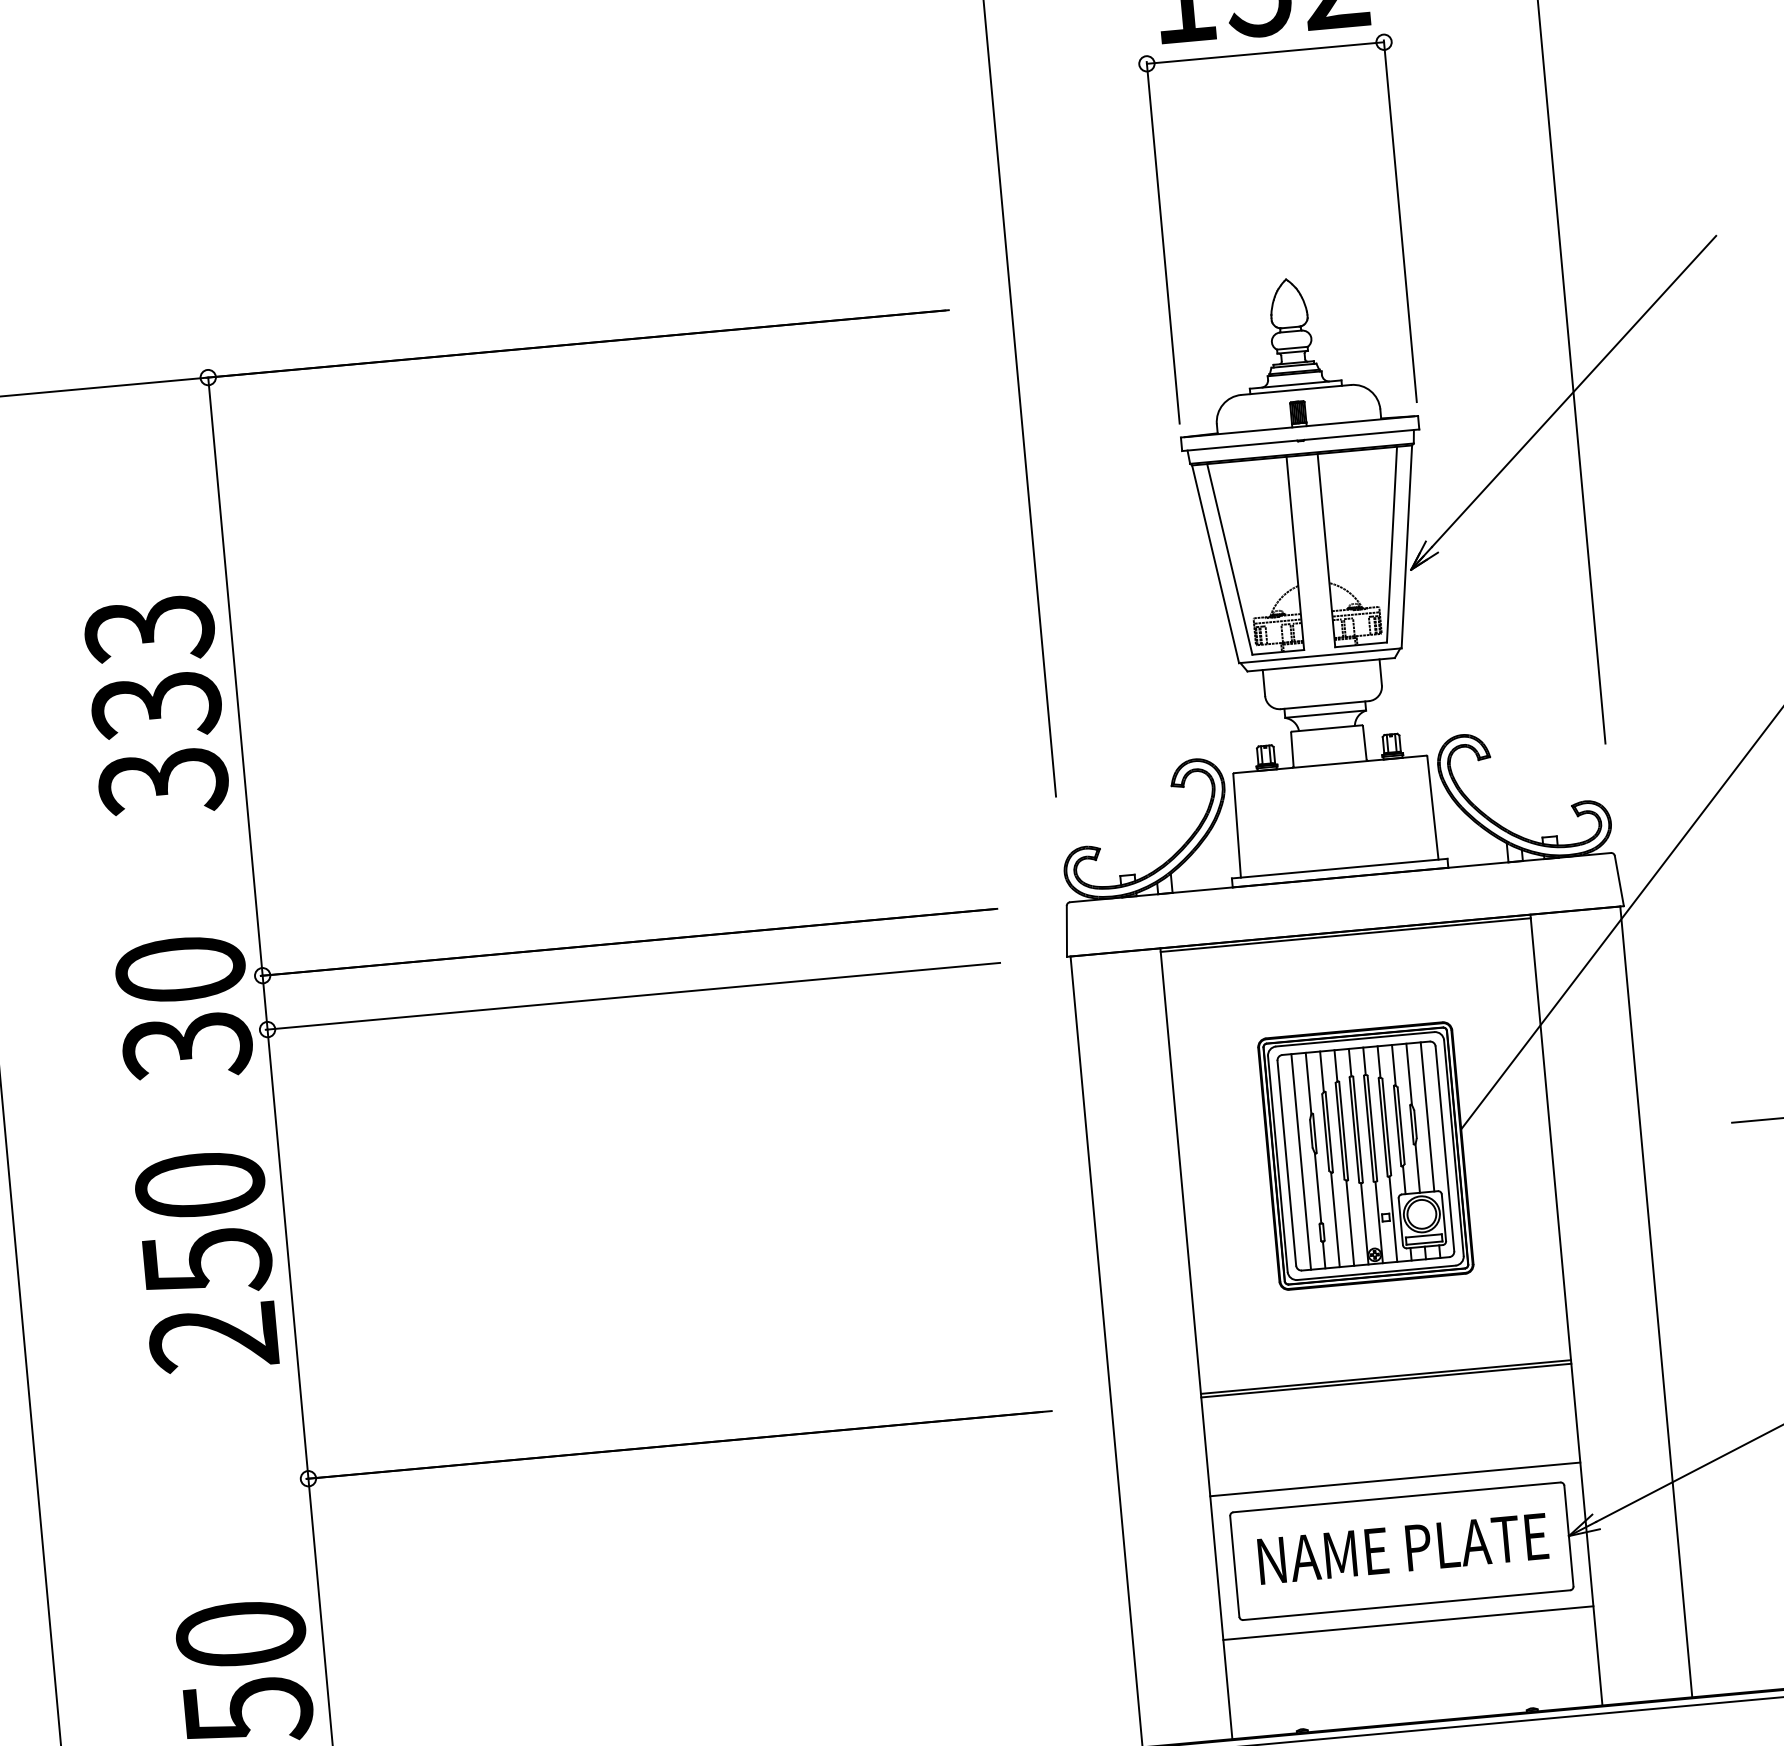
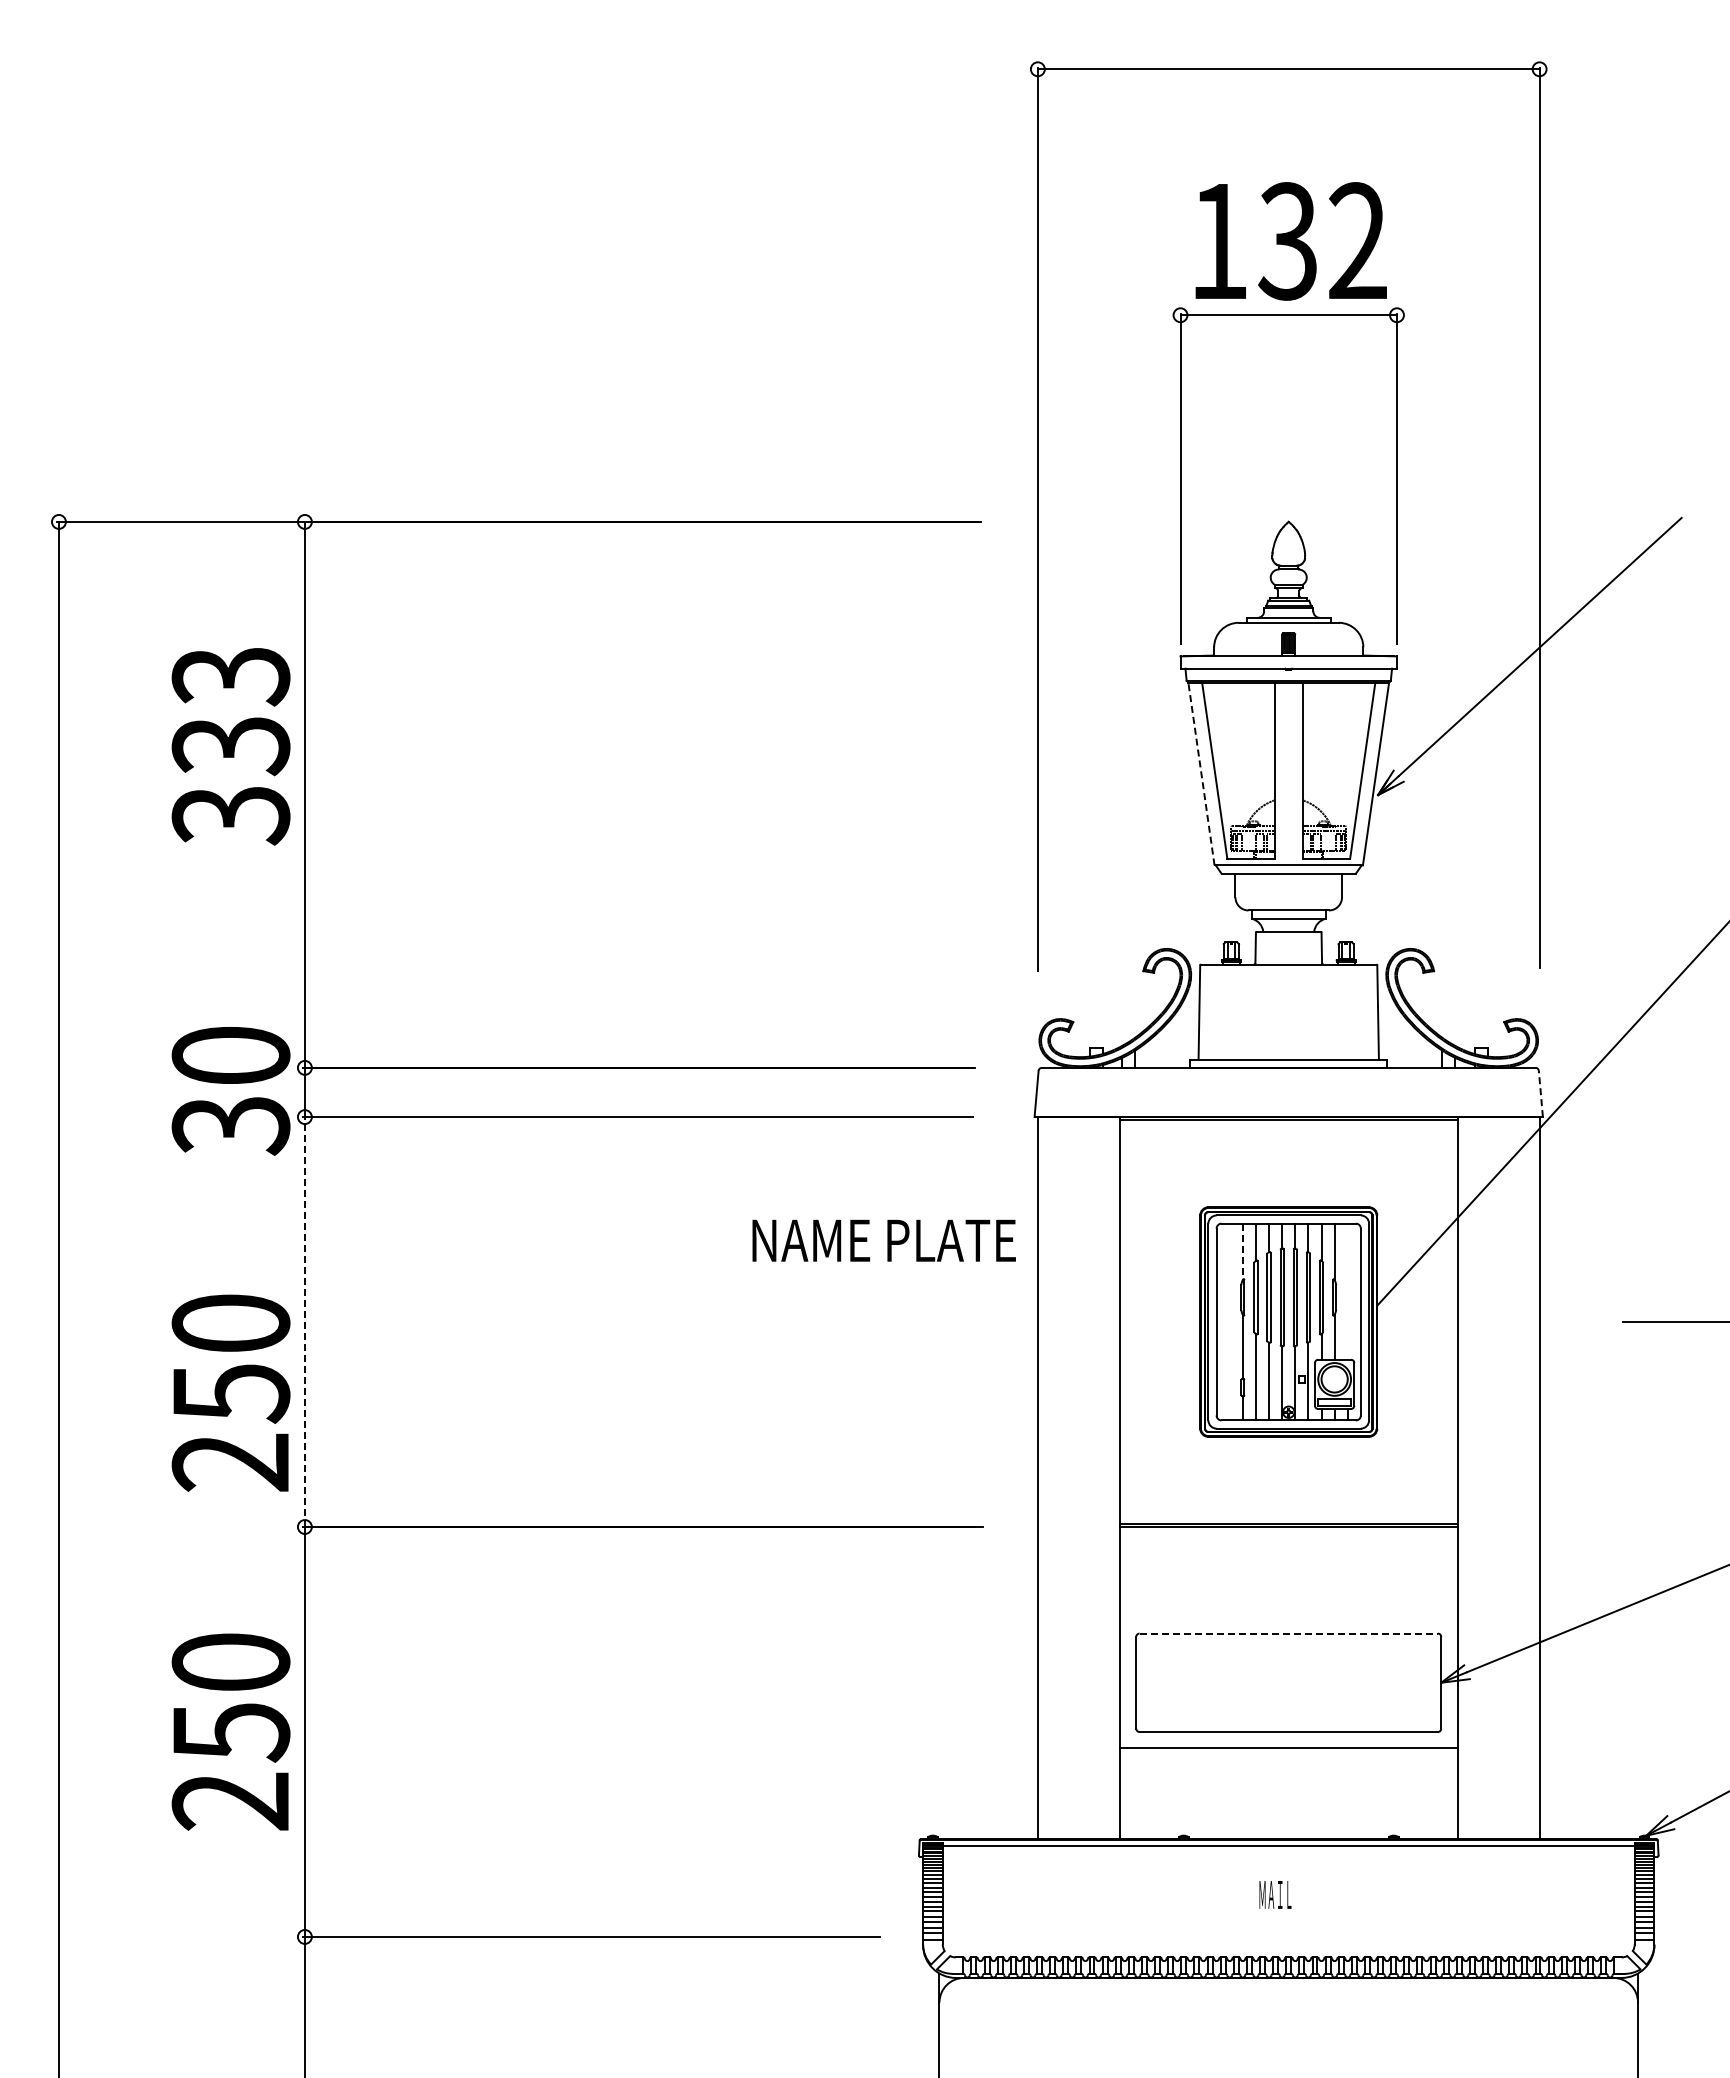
line: (1215, 563) -> (1201, 773), solid -> dashed
text: (155, 706) -> (230, 746), moved
line: (1618, 880) -> (1540, 1093), solid -> dashed
line: (1308, 1084) -> (1242, 1252), solid -> dashed
line: (1427, 1116) -> (1347, 1291), removed
line: (1300, 1161) -> (1229, 1321), removed
line: (287, 1254) -> (304, 1322), solid -> dashed
text: (206, 1260) -> (230, 1392), moved
line: (1395, 1479) -> (1288, 1617), removed
line: (1397, 1497) -> (1289, 1633), solid -> dashed
text: (1402, 1548) -> (883, 1240), moved

